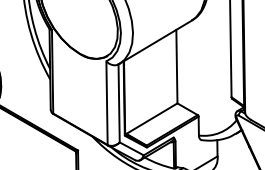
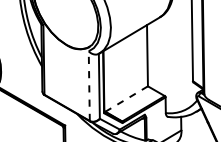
line: (107, 103) -> (89, 86), solid -> dashed
line: (151, 118) -> (126, 98), solid -> dashed

